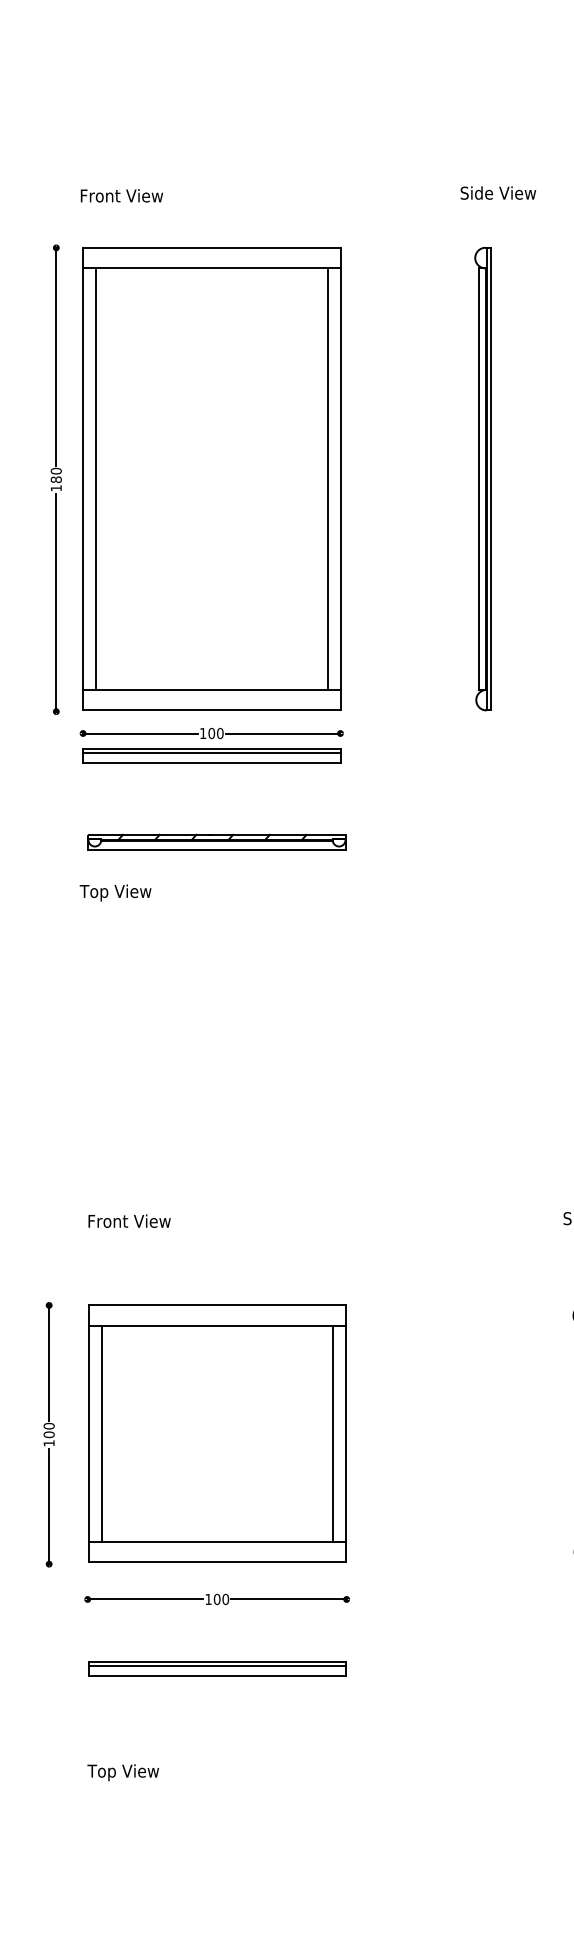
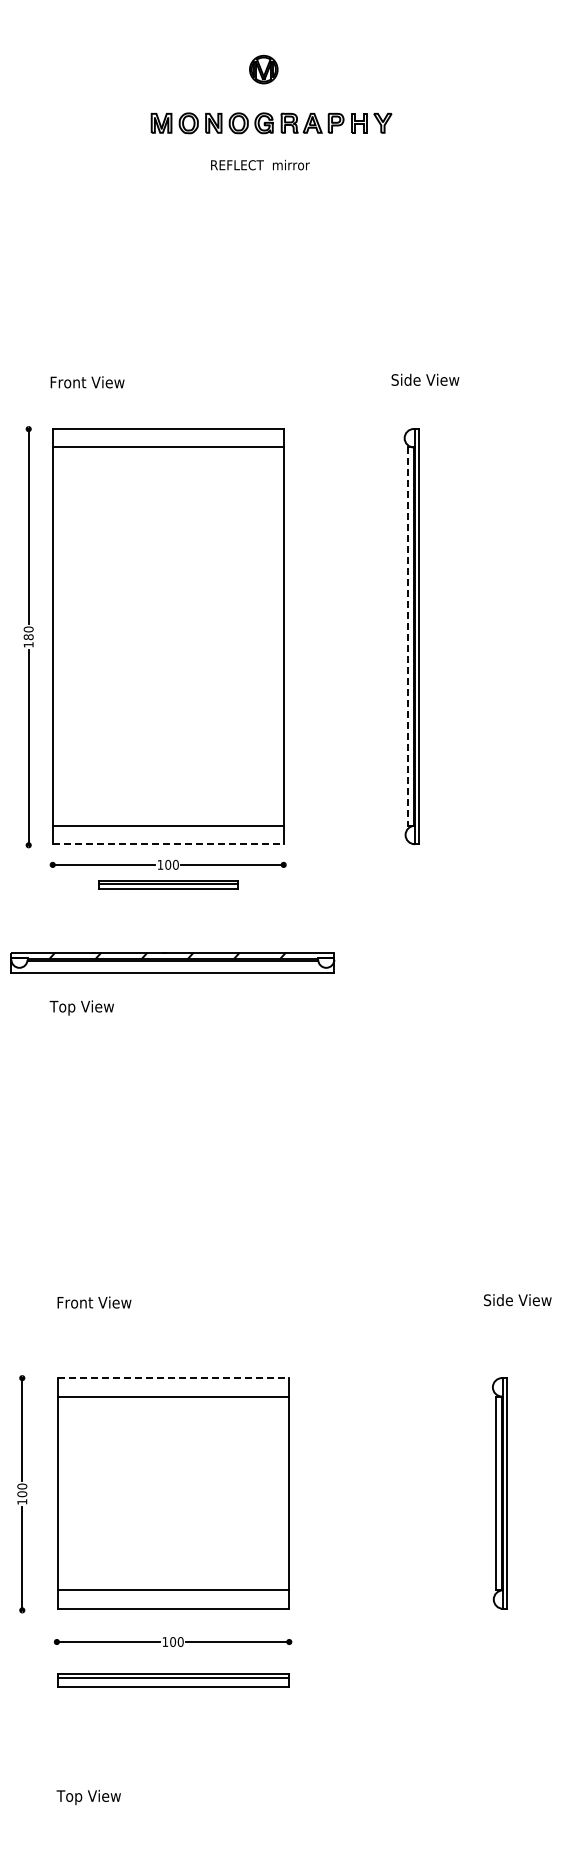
line: (96, 479) -> (64, 636), removed
line: (327, 479) -> (272, 636), removed
line: (479, 480) -> (408, 637), solid -> dashed
line: (212, 710) -> (168, 844), solid -> dashed
part: (212, 756) -> (168, 885), size x0.6
part: (216, 842) -> (172, 962), size x1.4
line: (217, 1305) -> (173, 1378), solid -> dashed
line: (101, 1433) -> (69, 1493), removed
line: (333, 1433) -> (277, 1493), removed
part: (217, 1669) -> (173, 1680), moved

